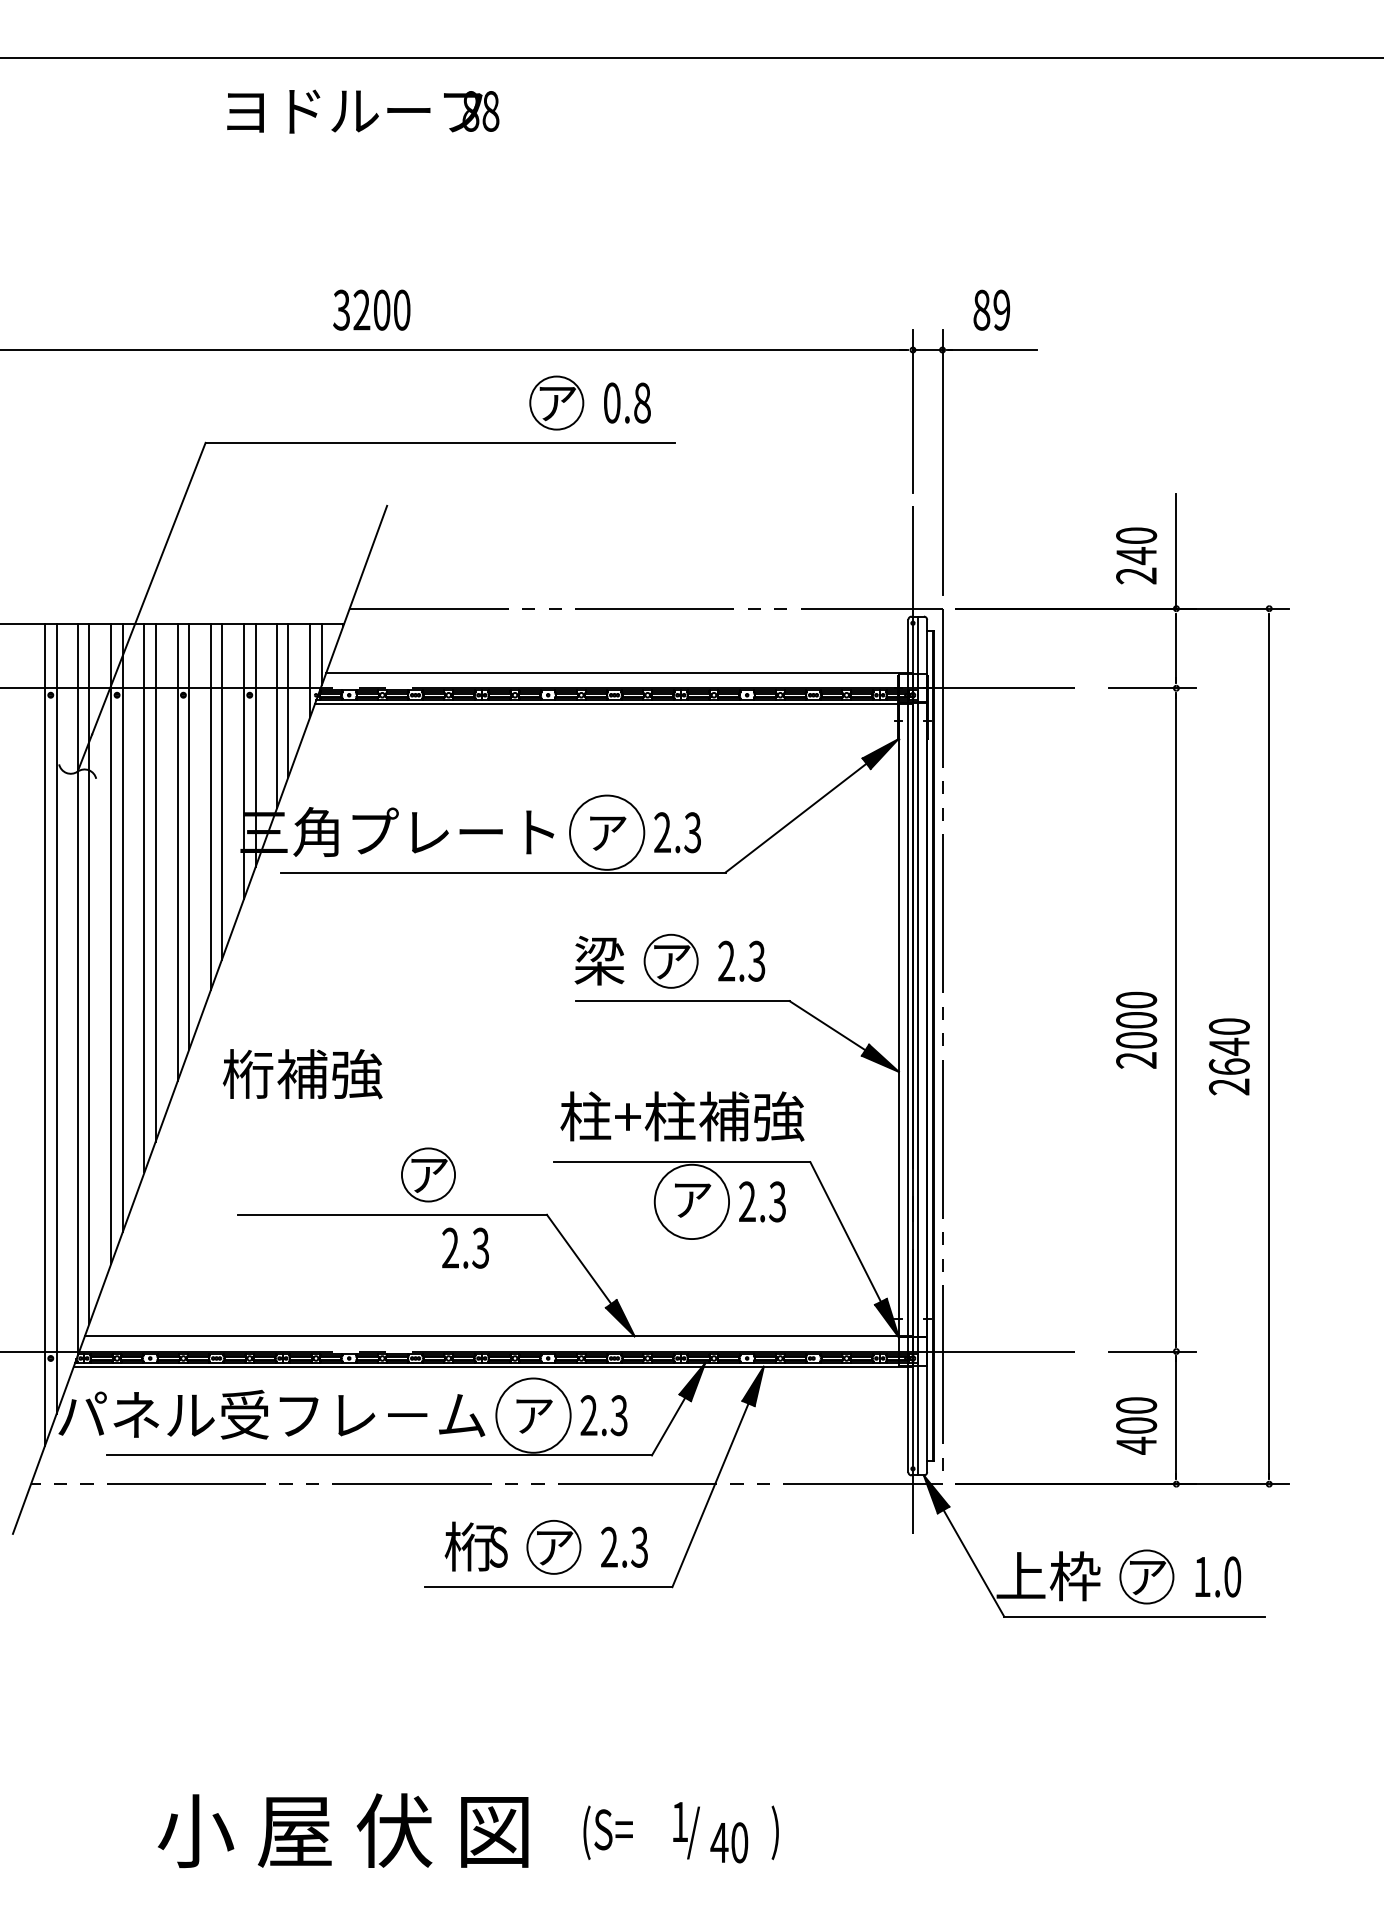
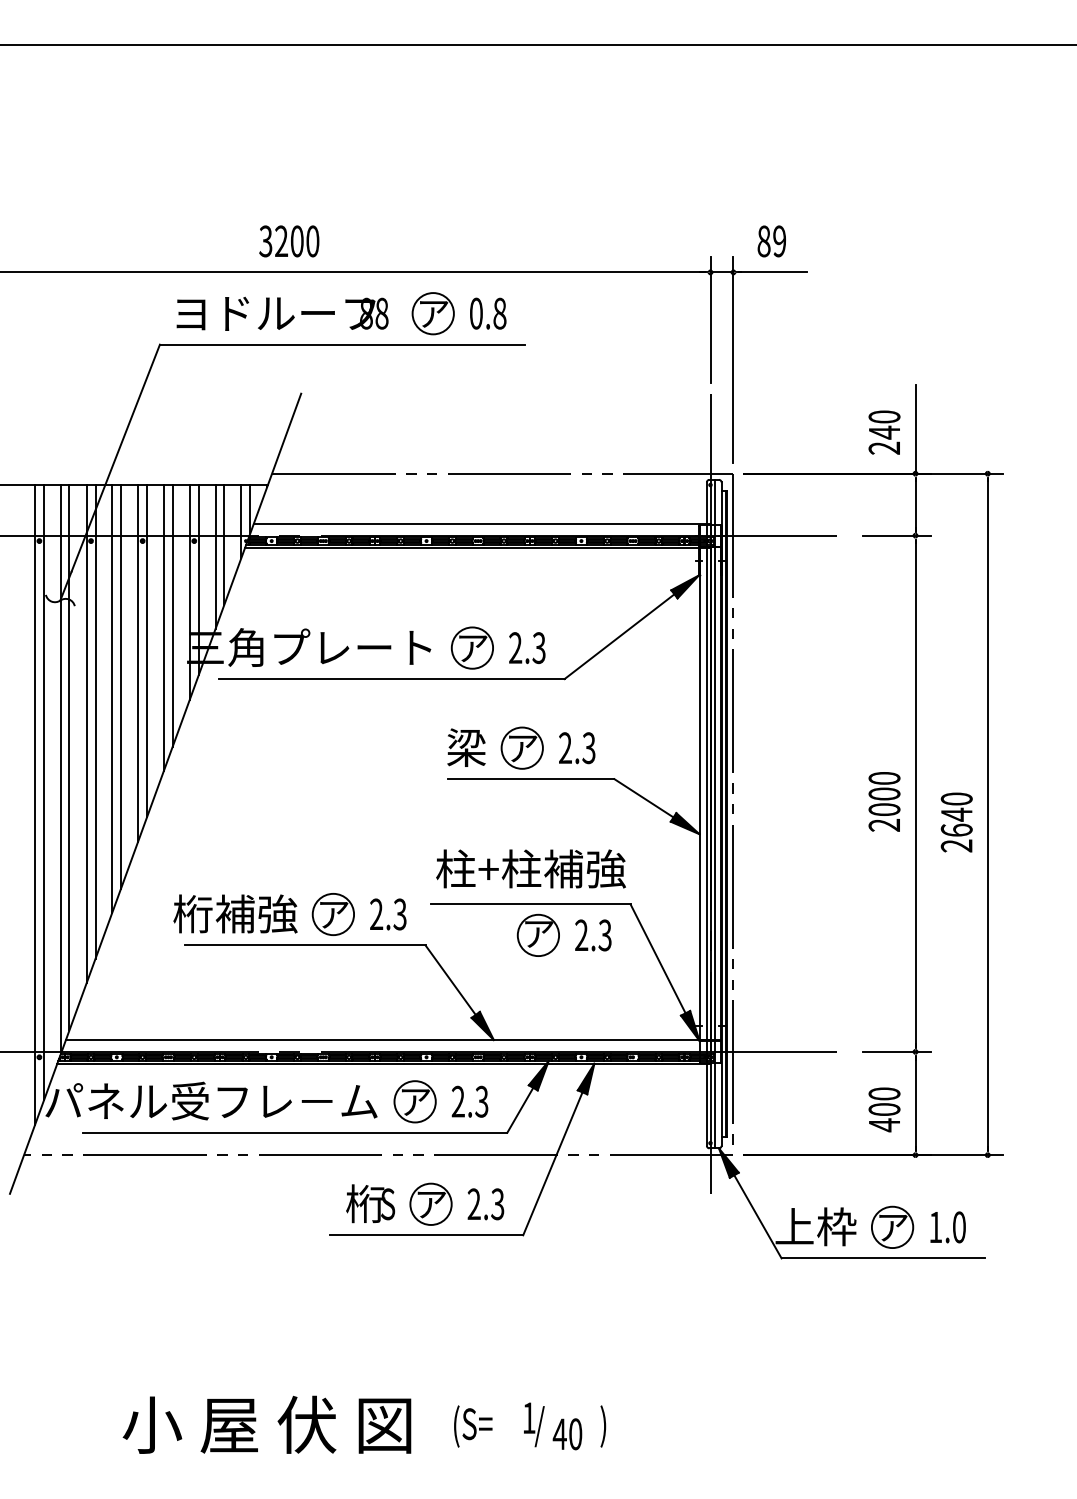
text: (363, 111) -> (282, 313), moved
circle: (607, 831) -> (472, 647), size x0.71
text: (302, 1073) -> (235, 913), moved
circle: (692, 1201) -> (538, 935), size x0.71
text: (465, 1248) -> (388, 914), moved
circle: (532, 1415) -> (414, 1101), size x0.71

